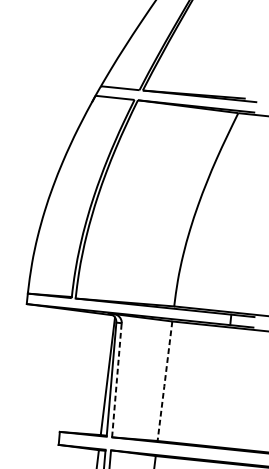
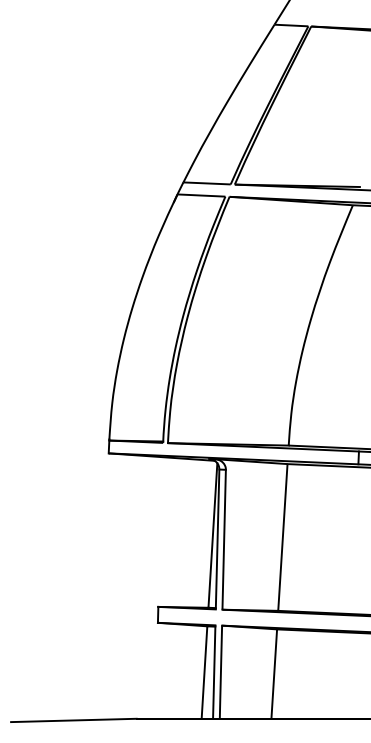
line: (117, 380) -> (224, 539), dashed -> solid
line: (164, 382) -> (282, 538), dashed -> solid

